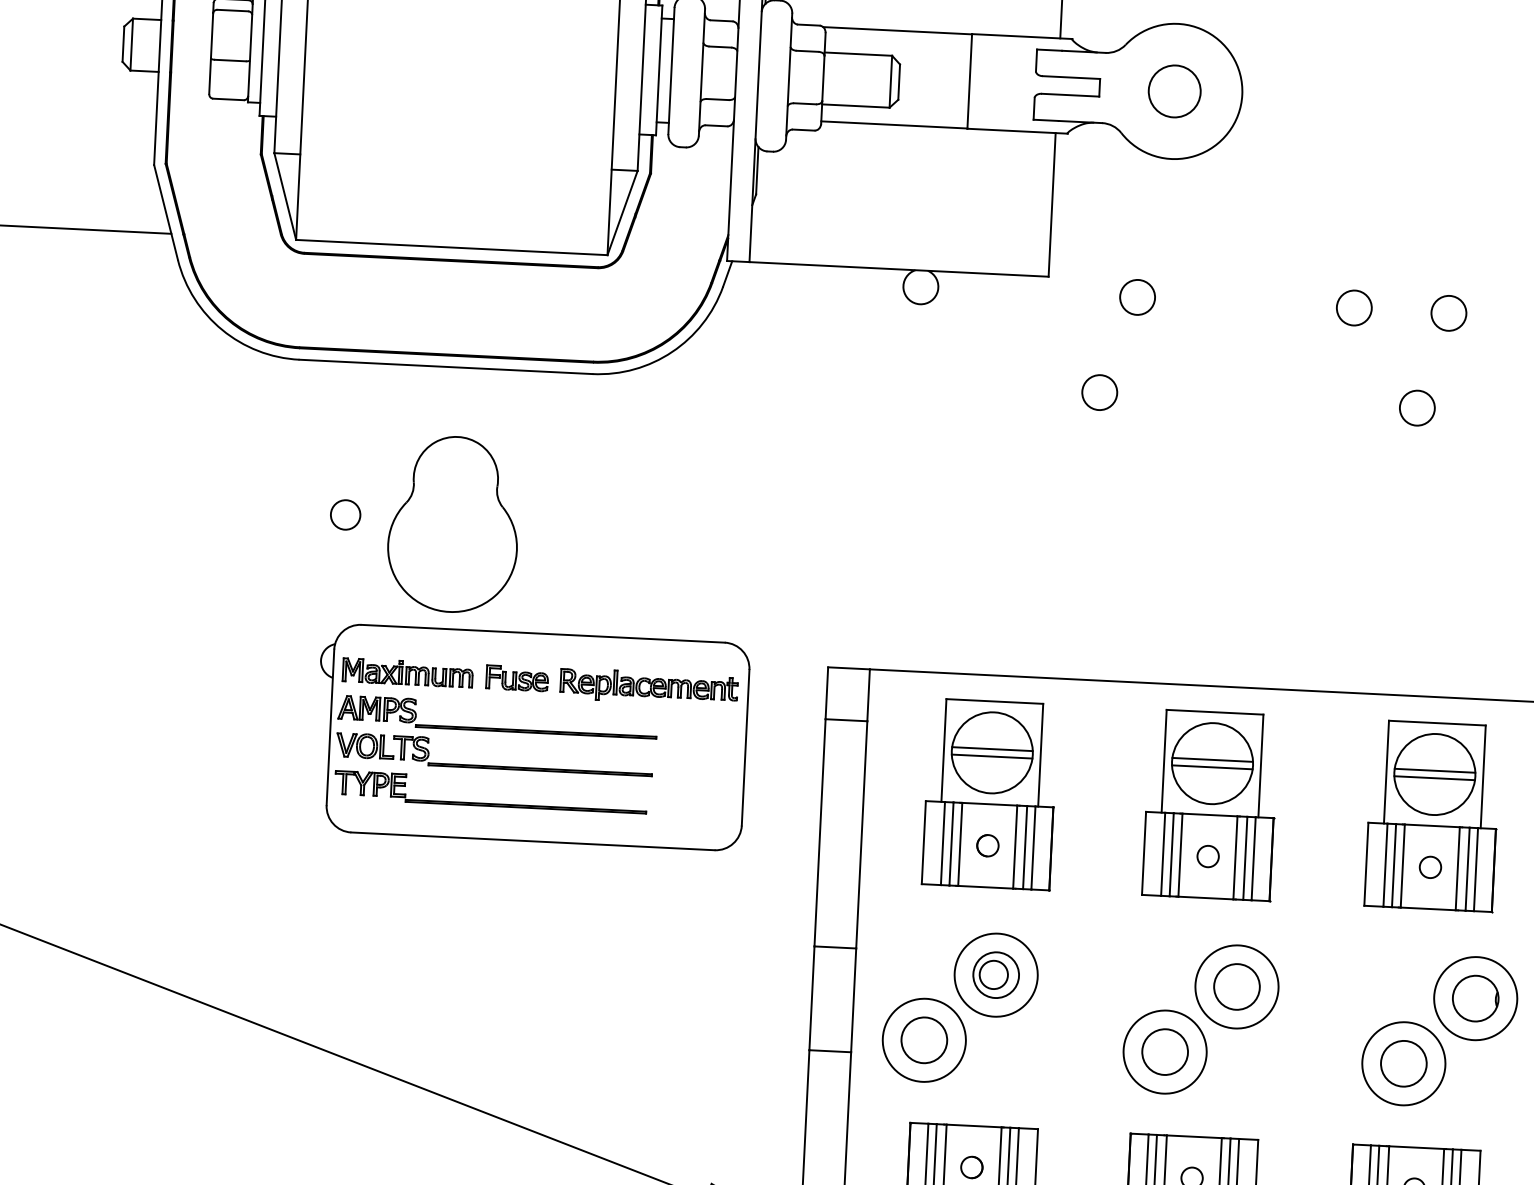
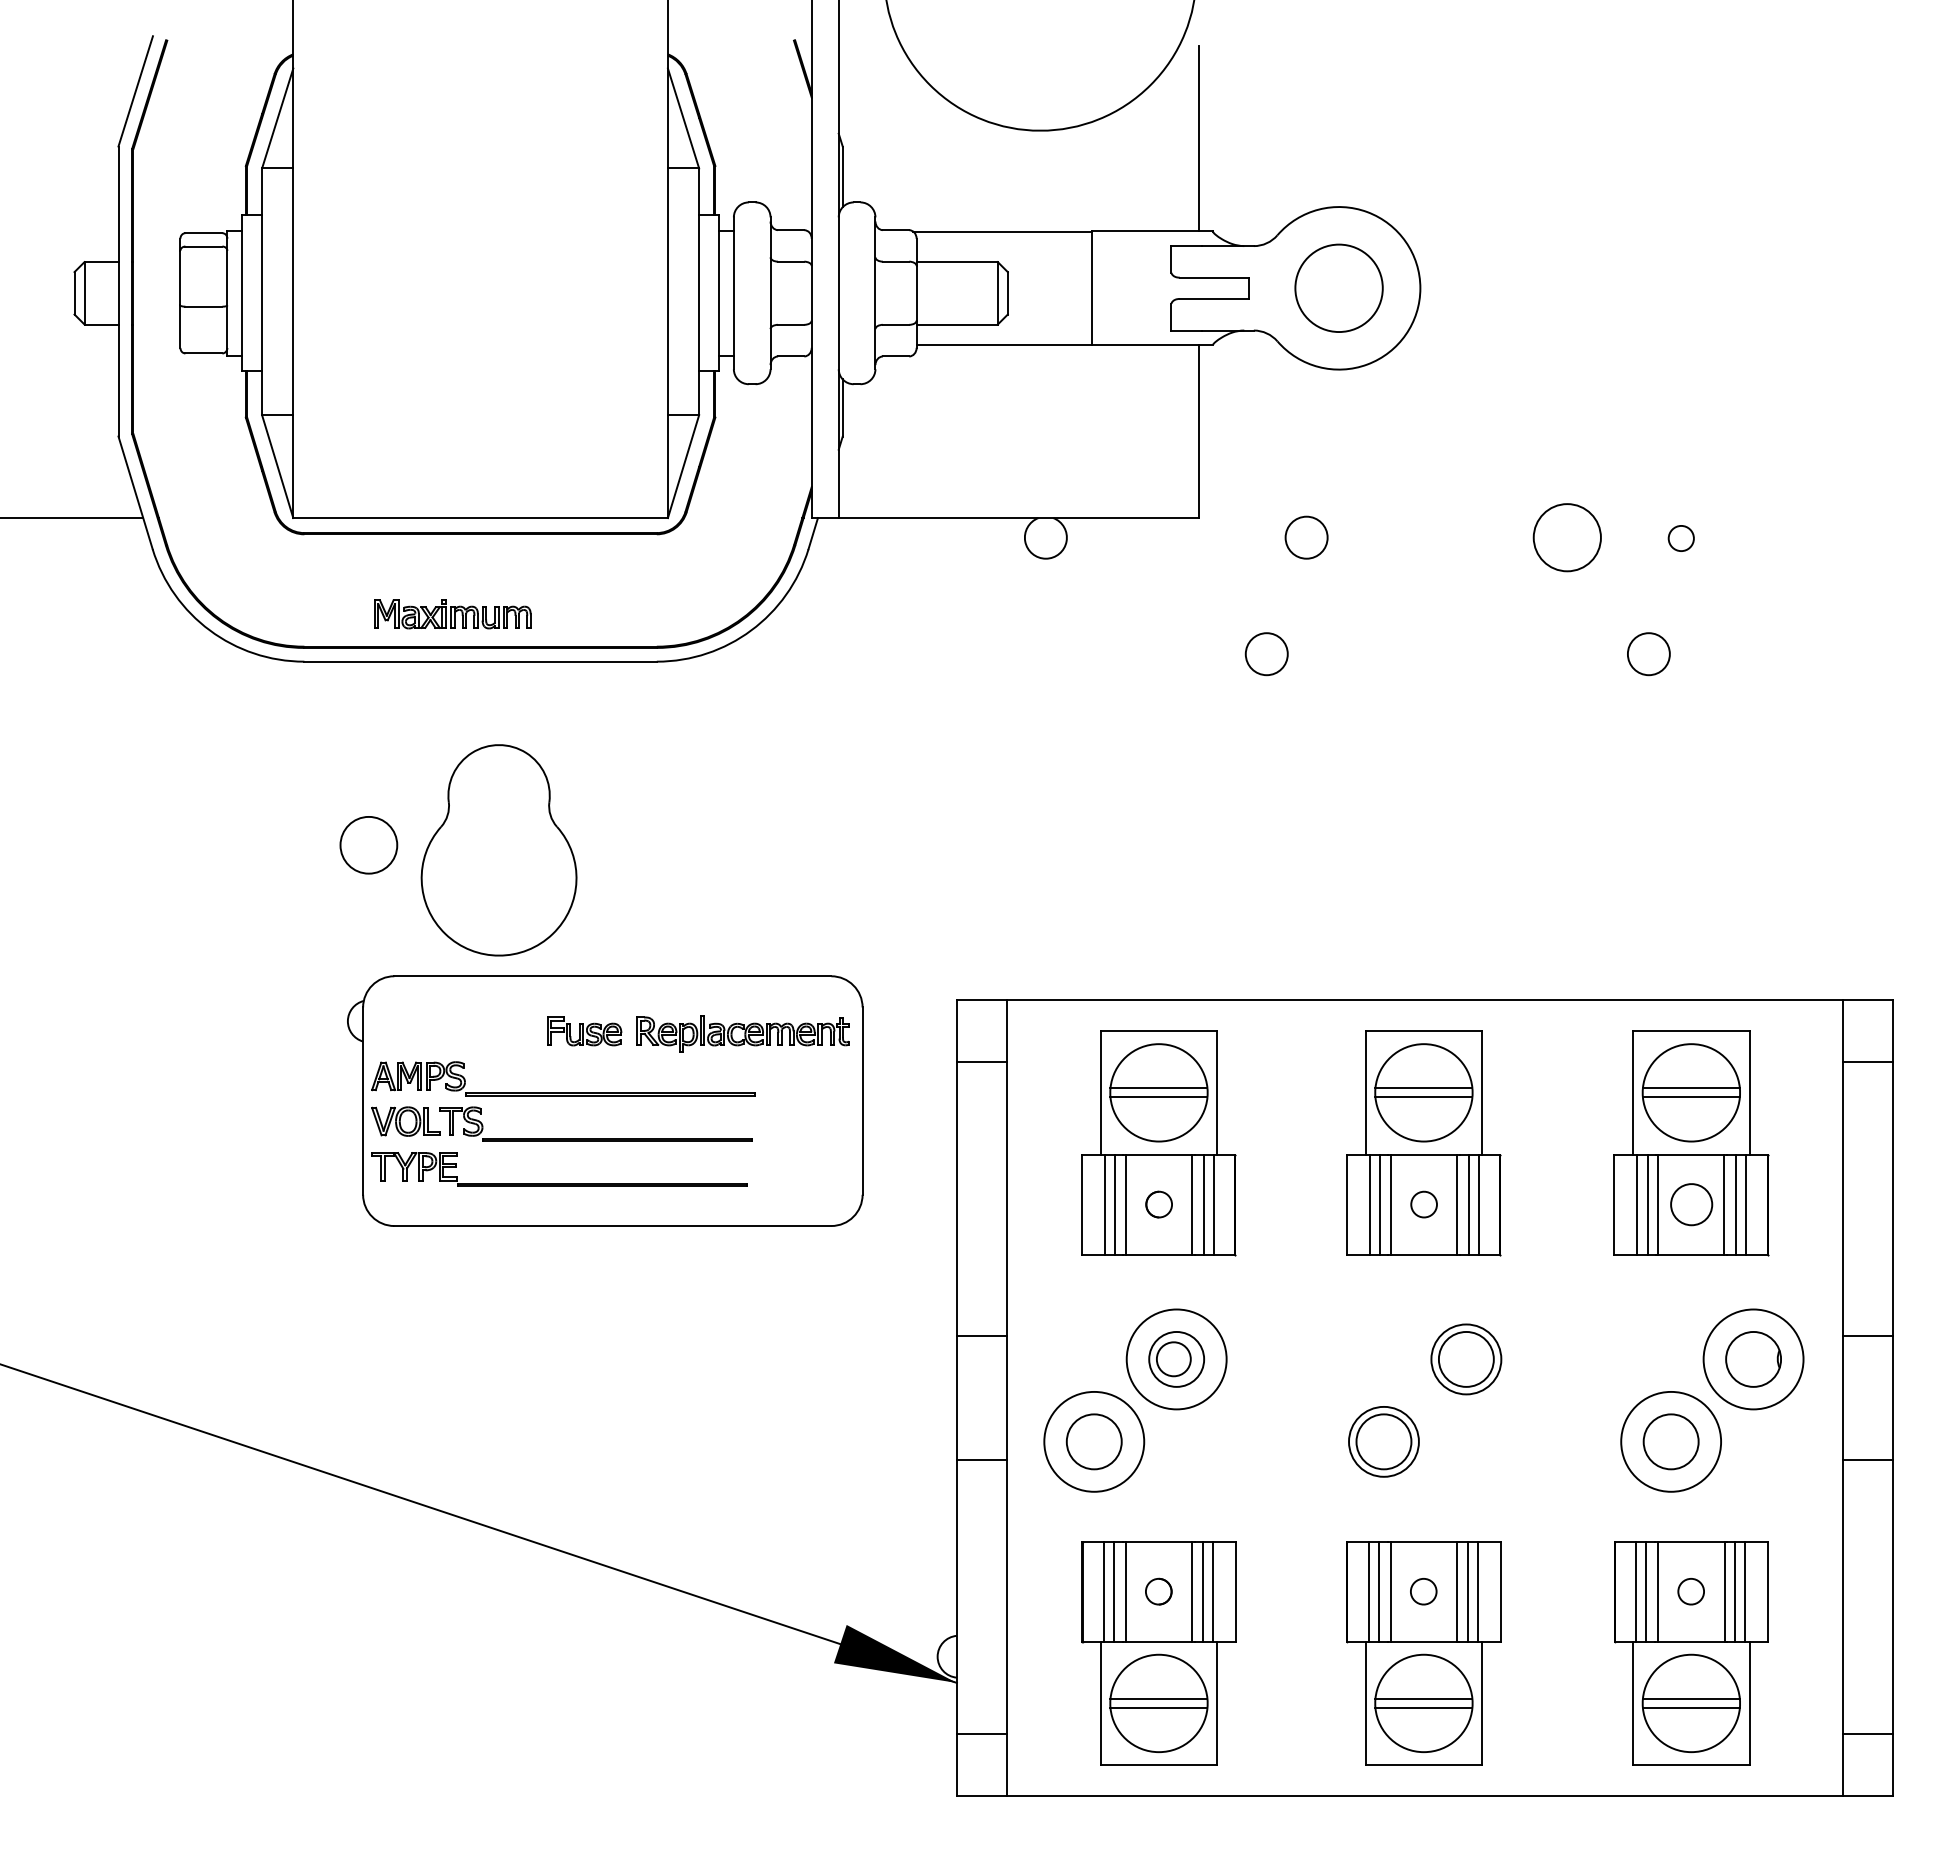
circle: (1174, 91) -> (1338, 288), size x1.4
circle: (1354, 307) -> (1567, 537), size x1.6
circle: (1449, 313) -> (1681, 538), size x0.6
circle: (345, 515) -> (368, 845), size x1.6
part: (407, 673) -> (452, 614), moved
part: (1430, 867) -> (1691, 1204), size x1.6
circle: (1237, 987) -> (1466, 1359), size x0.7
circle: (1164, 1051) -> (1383, 1441), size x0.7

